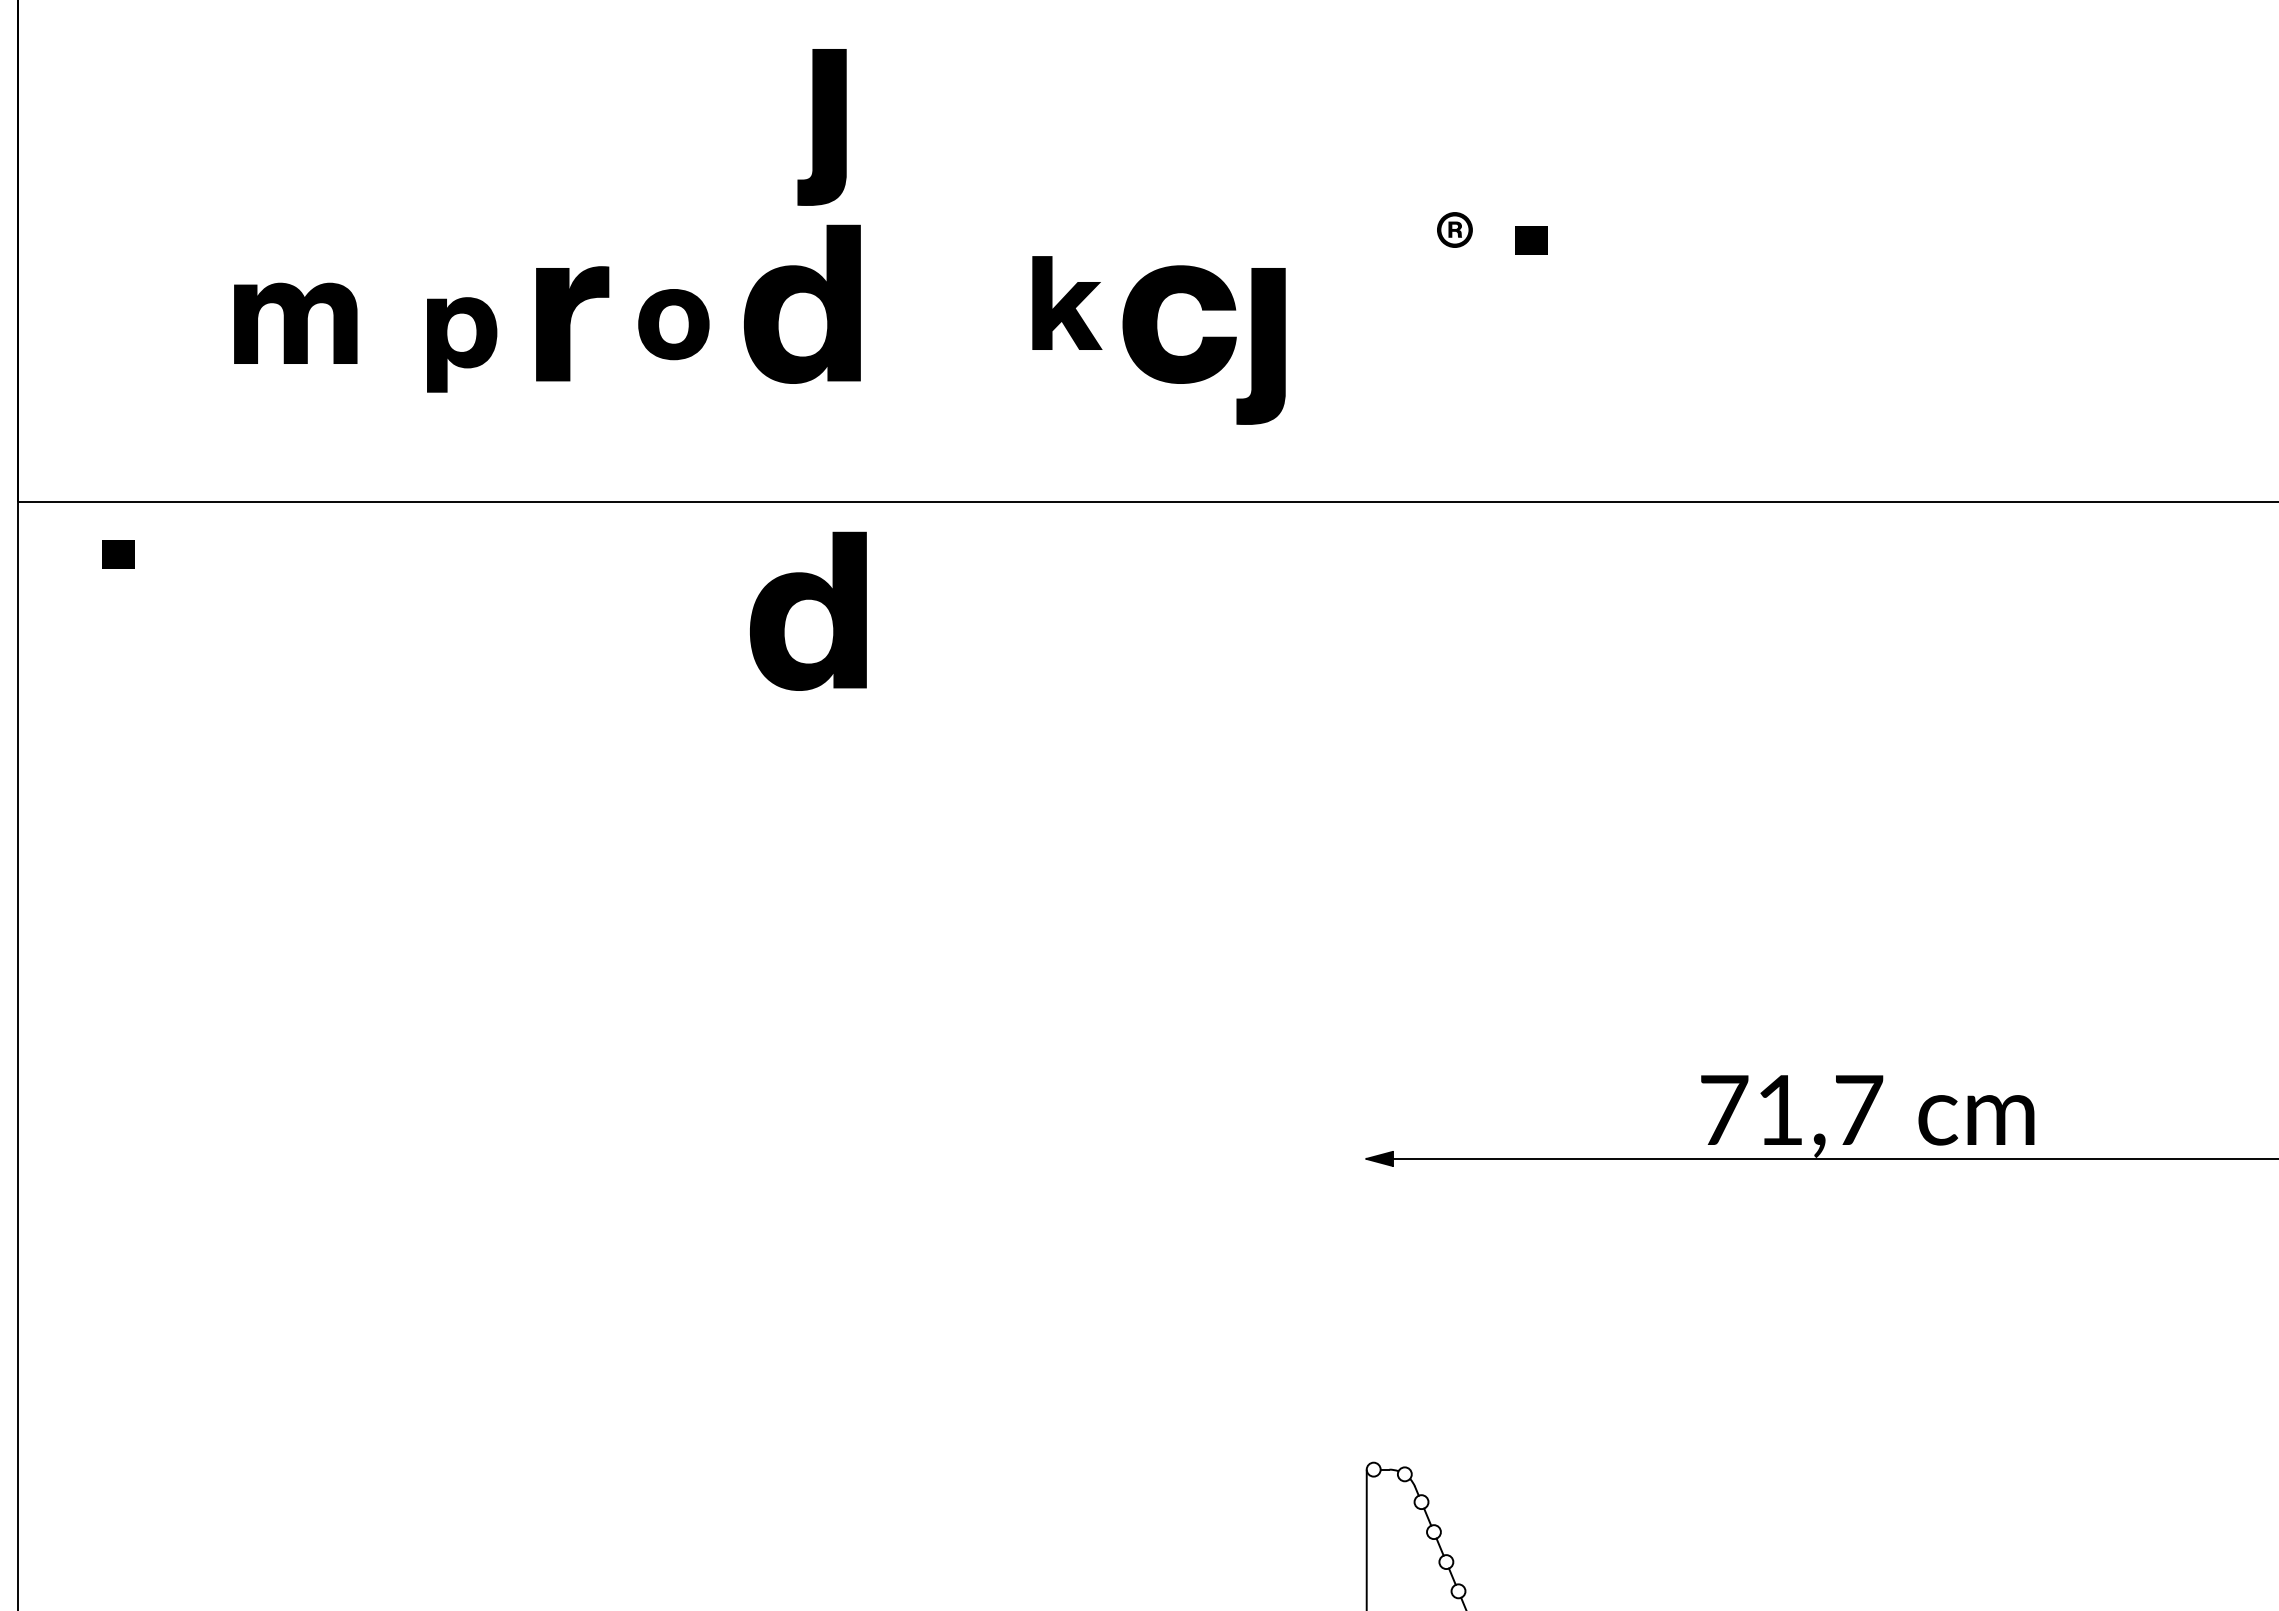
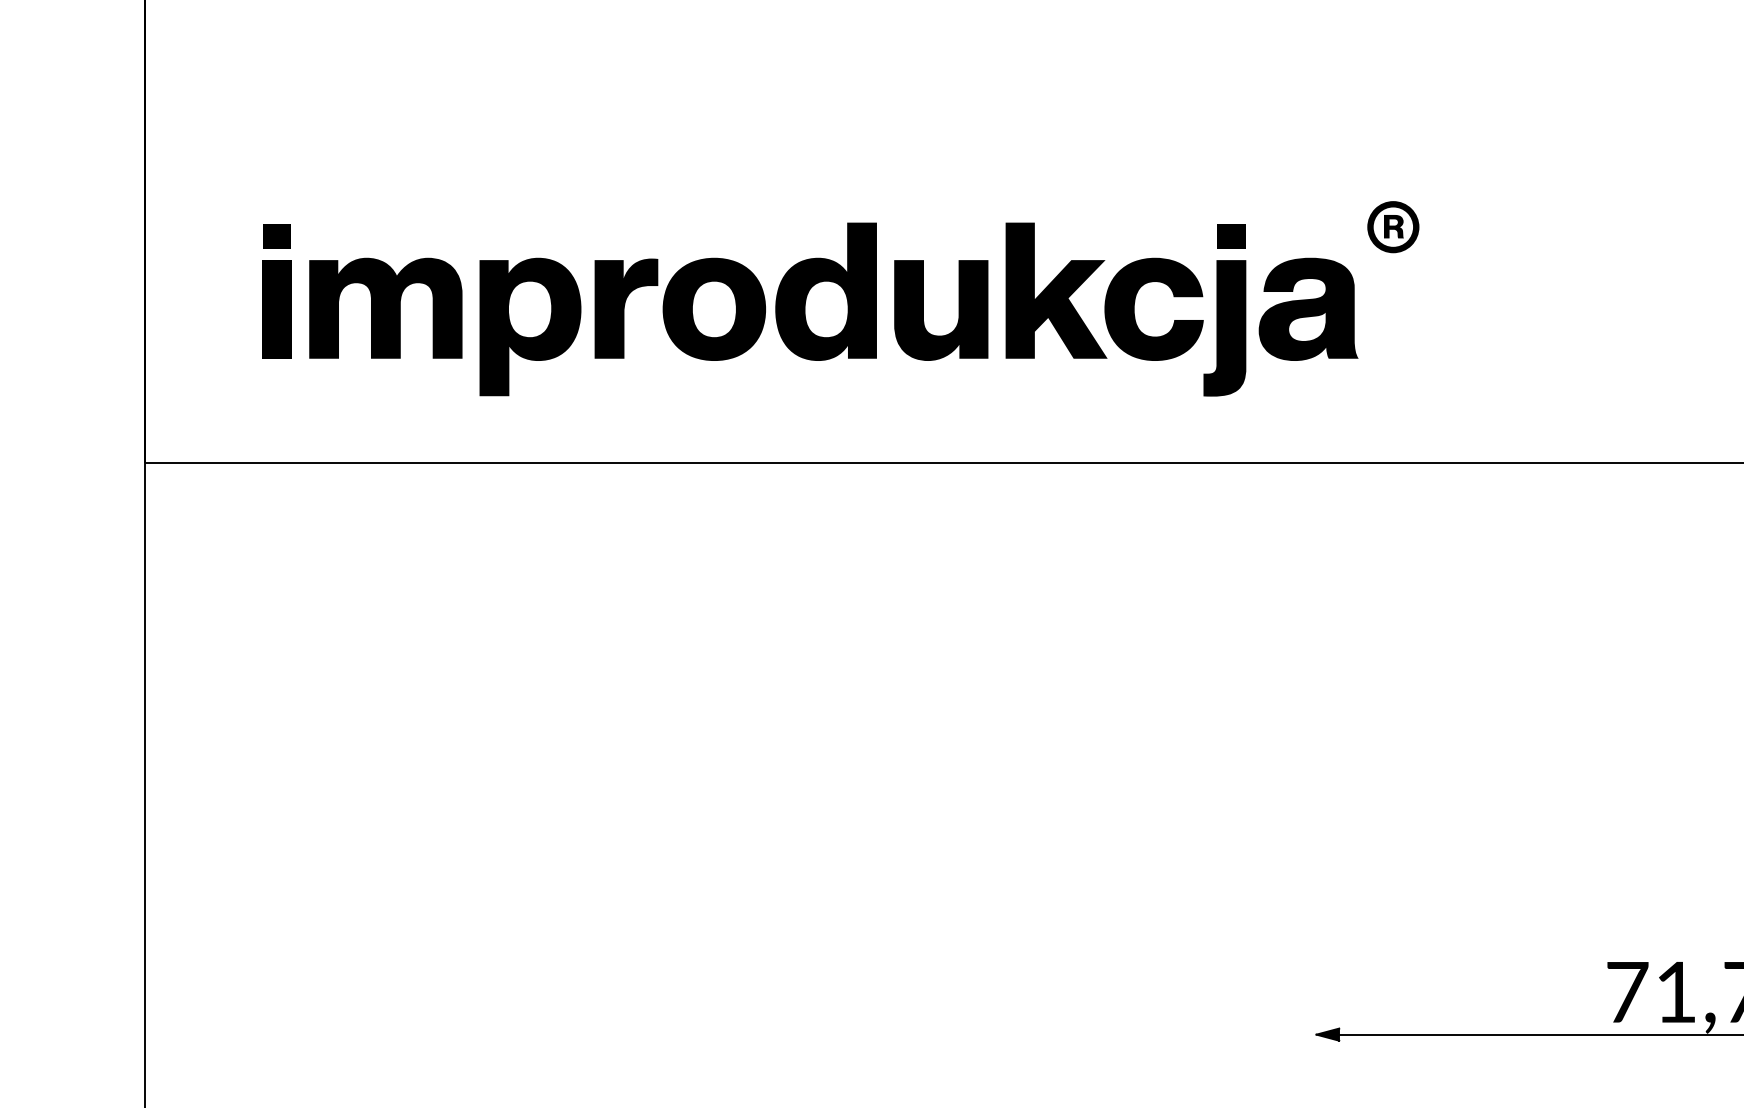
part: (821, 127) -> (842, 138), removed
part: (1454, 229) -> (1393, 226), size x1.67
part: (1531, 240) -> (1231, 236), moved
part: (1067, 302) -> (1056, 290), size x1.67
part: (295, 323) -> (385, 308), size x1.43
fill: (170, 324) -> (276, 309), added
part: (673, 324) -> (714, 309), size x1.67
part: (1357, 324) -> (1308, 309), added
part: (914, 325) -> (923, 310), added
part: (461, 344) -> (529, 326), size x1.67
part: (118, 554) -> (276, 236), moved
part: (808, 610) -> (831, 557), removed

